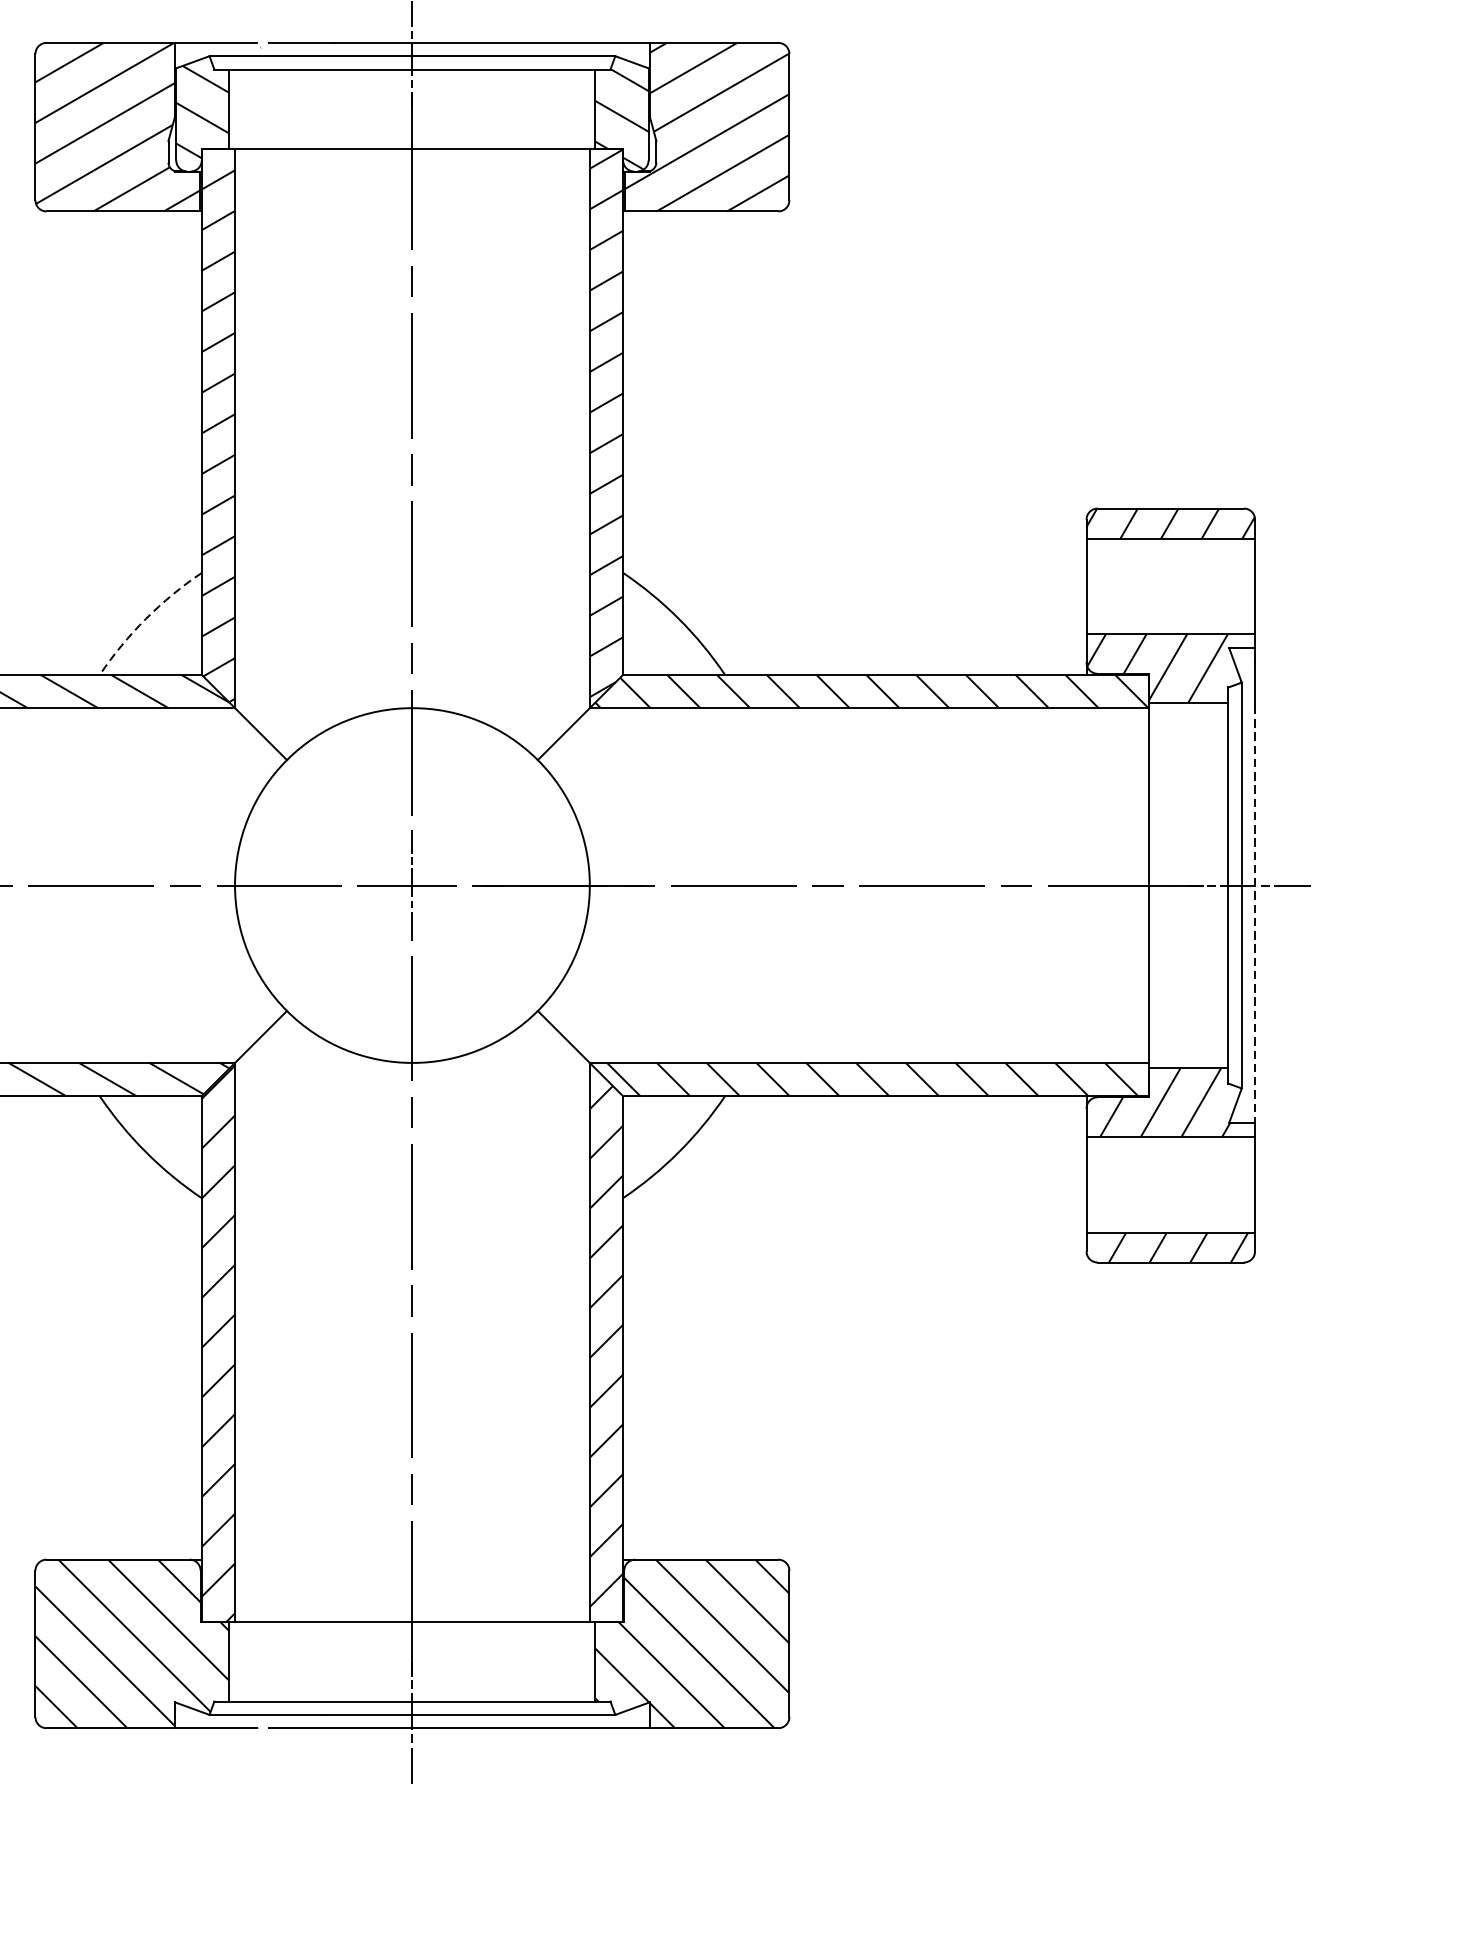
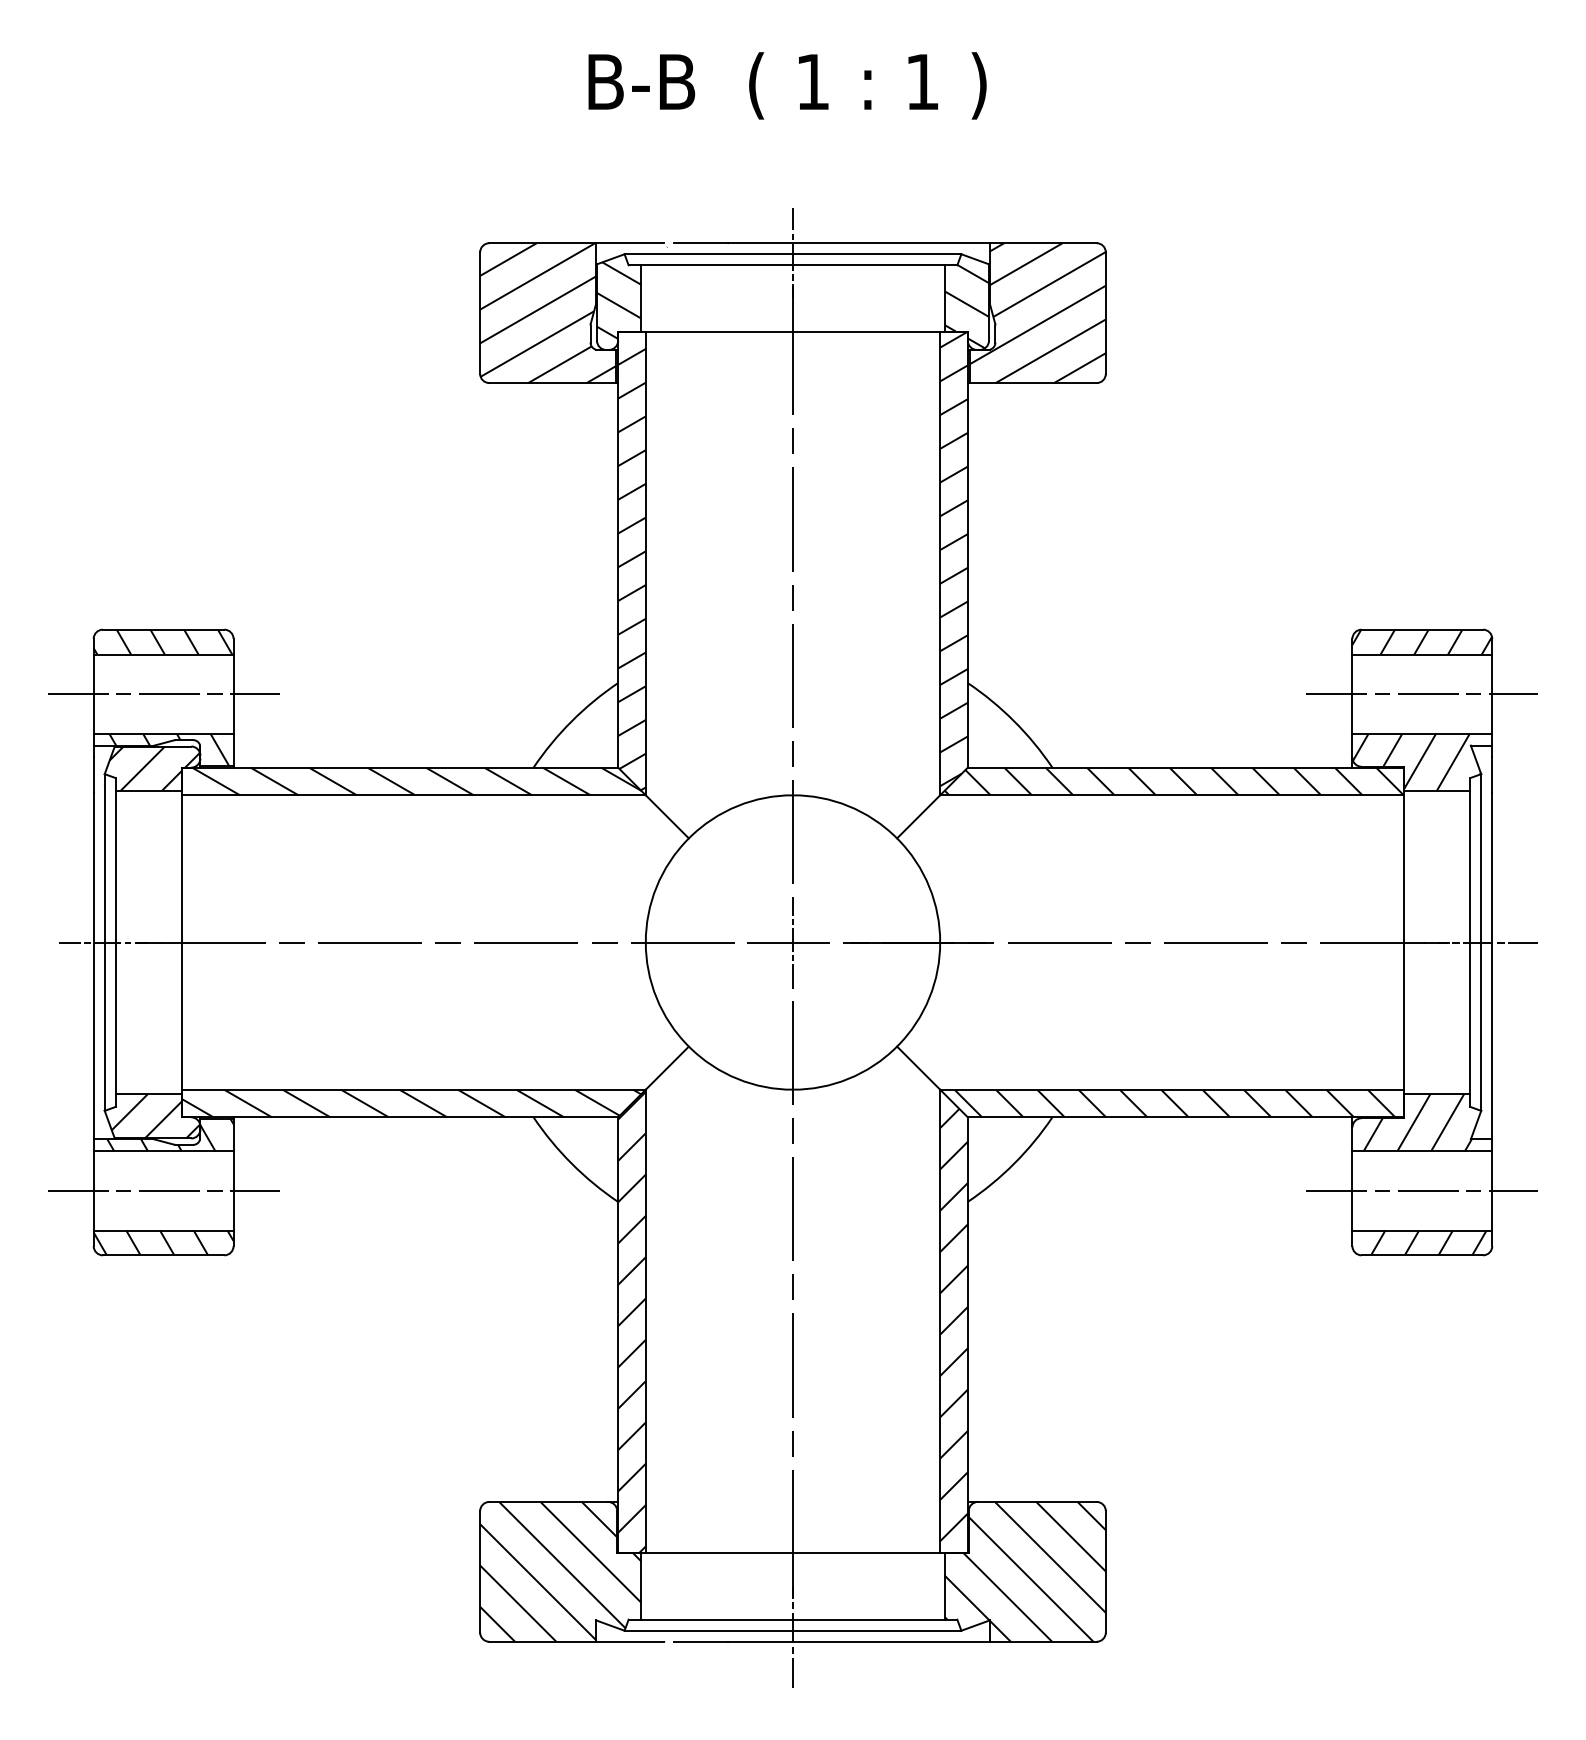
line: (1170, 586) -> (1422, 694), added
arc: (145, 619) -> (571, 721), dashed -> solid
line: (1255, 914) -> (1492, 966), dashed -> solid
line: (1170, 1184) -> (1422, 1190), added

